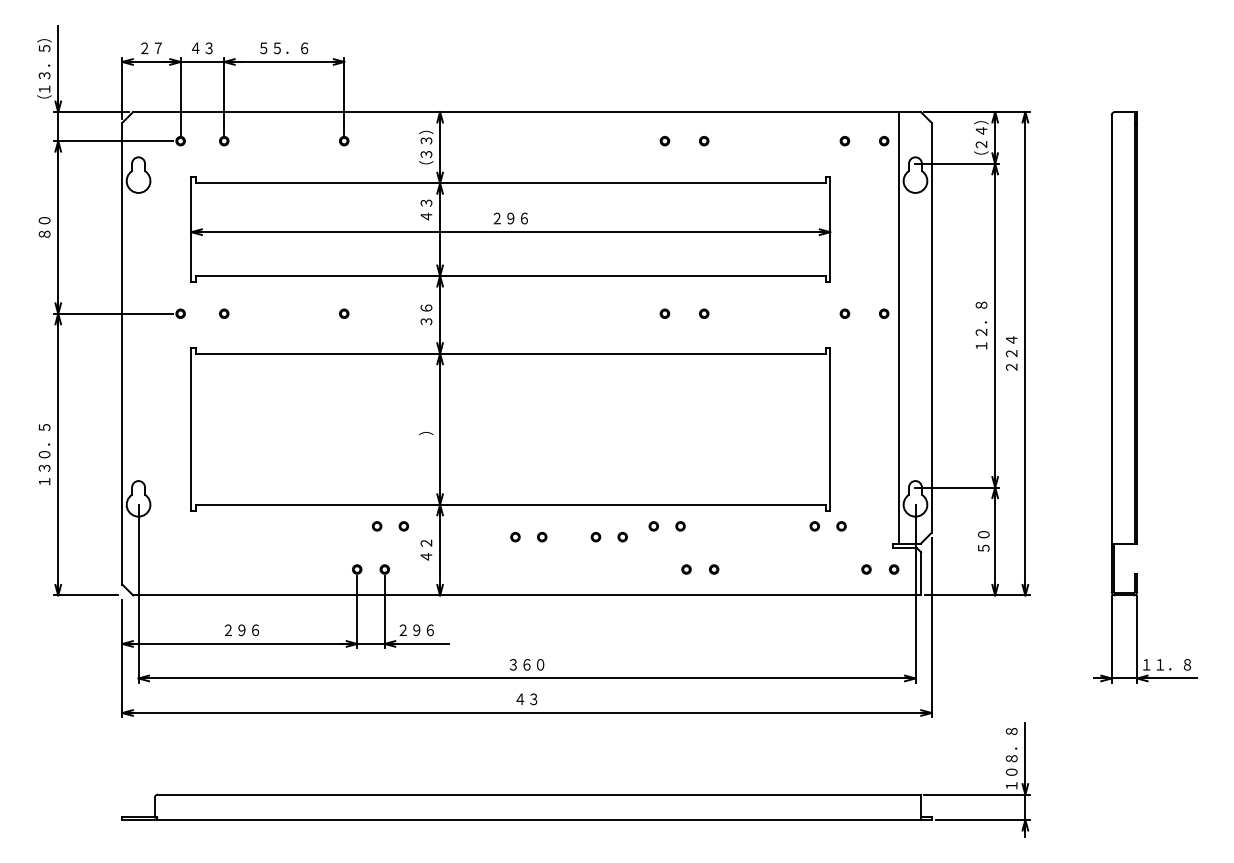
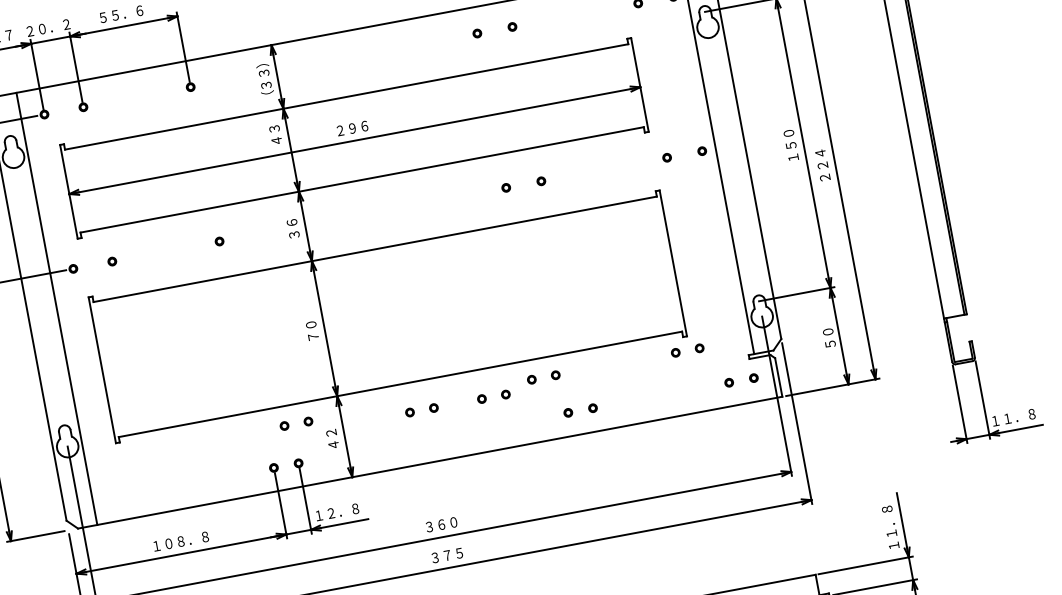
text: (202, 48) -> (48, 28), ４３ -> ２０．２
text: (981, 325) -> (791, 145), １２．８ -> １５０
line: (154, 353) -> (56, 308), added
text: (426, 428) -> (312, 330), ） -> ７０
text: (241, 630) -> (180, 541), ２９６ -> １０８．８
text: (416, 630) -> (337, 512), ２９６ -> １２．８
text: (526, 699) -> (447, 555), ４３ -> ３７５
text: (1011, 758) -> (890, 527), １０８．８ -> １１．８

